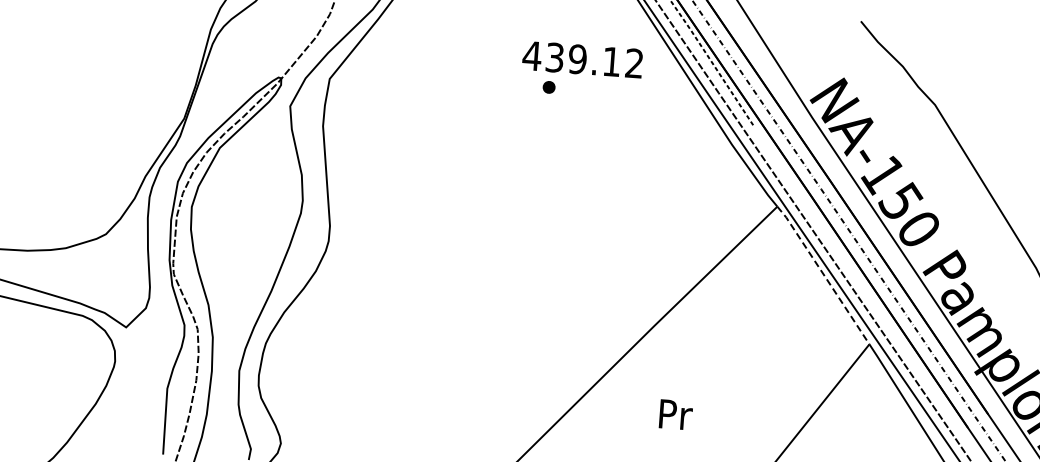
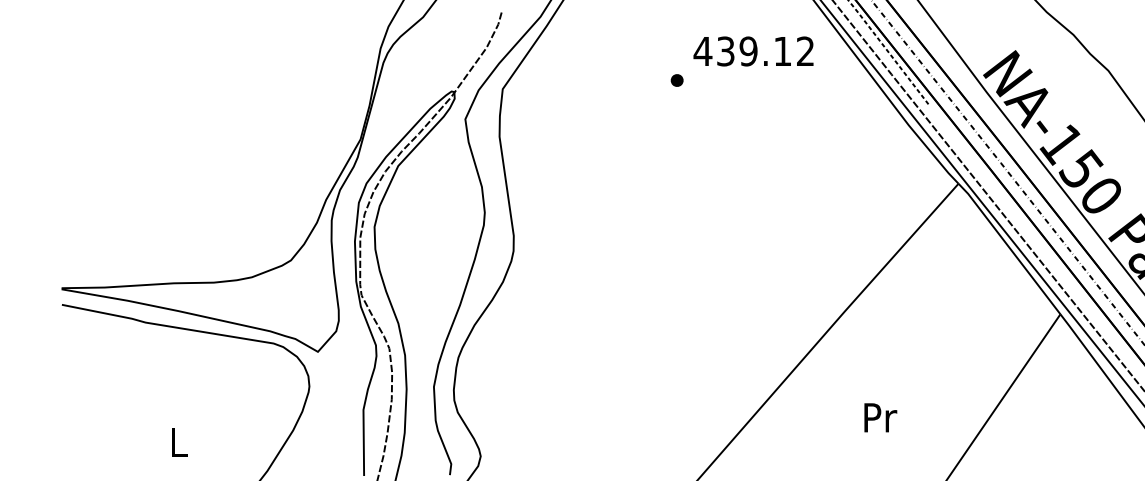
part: (548, 87) -> (676, 80), moved
line: (824, 275) -> (1010, 248), dashed -> solid
text: (675, 414) -> (880, 417), moved

